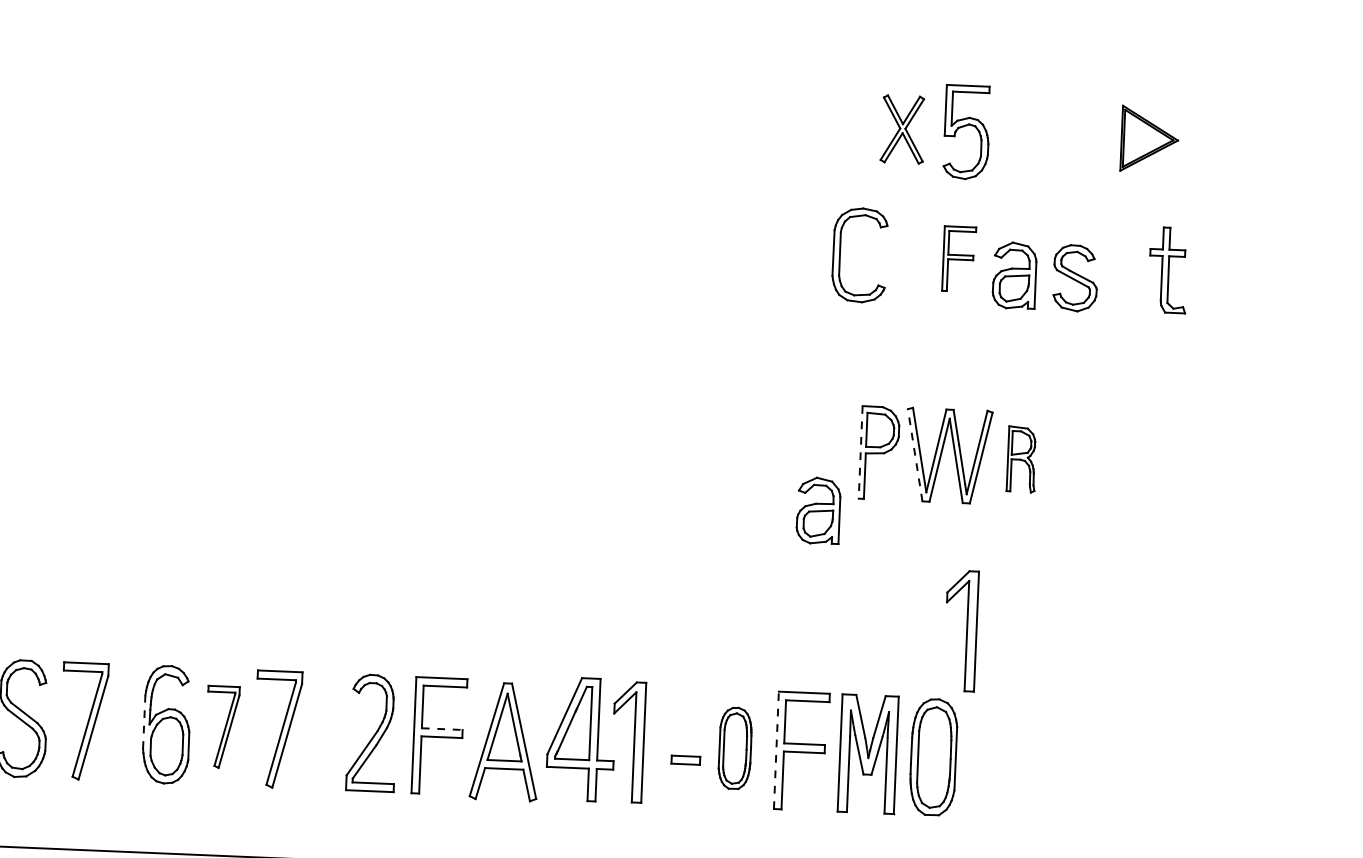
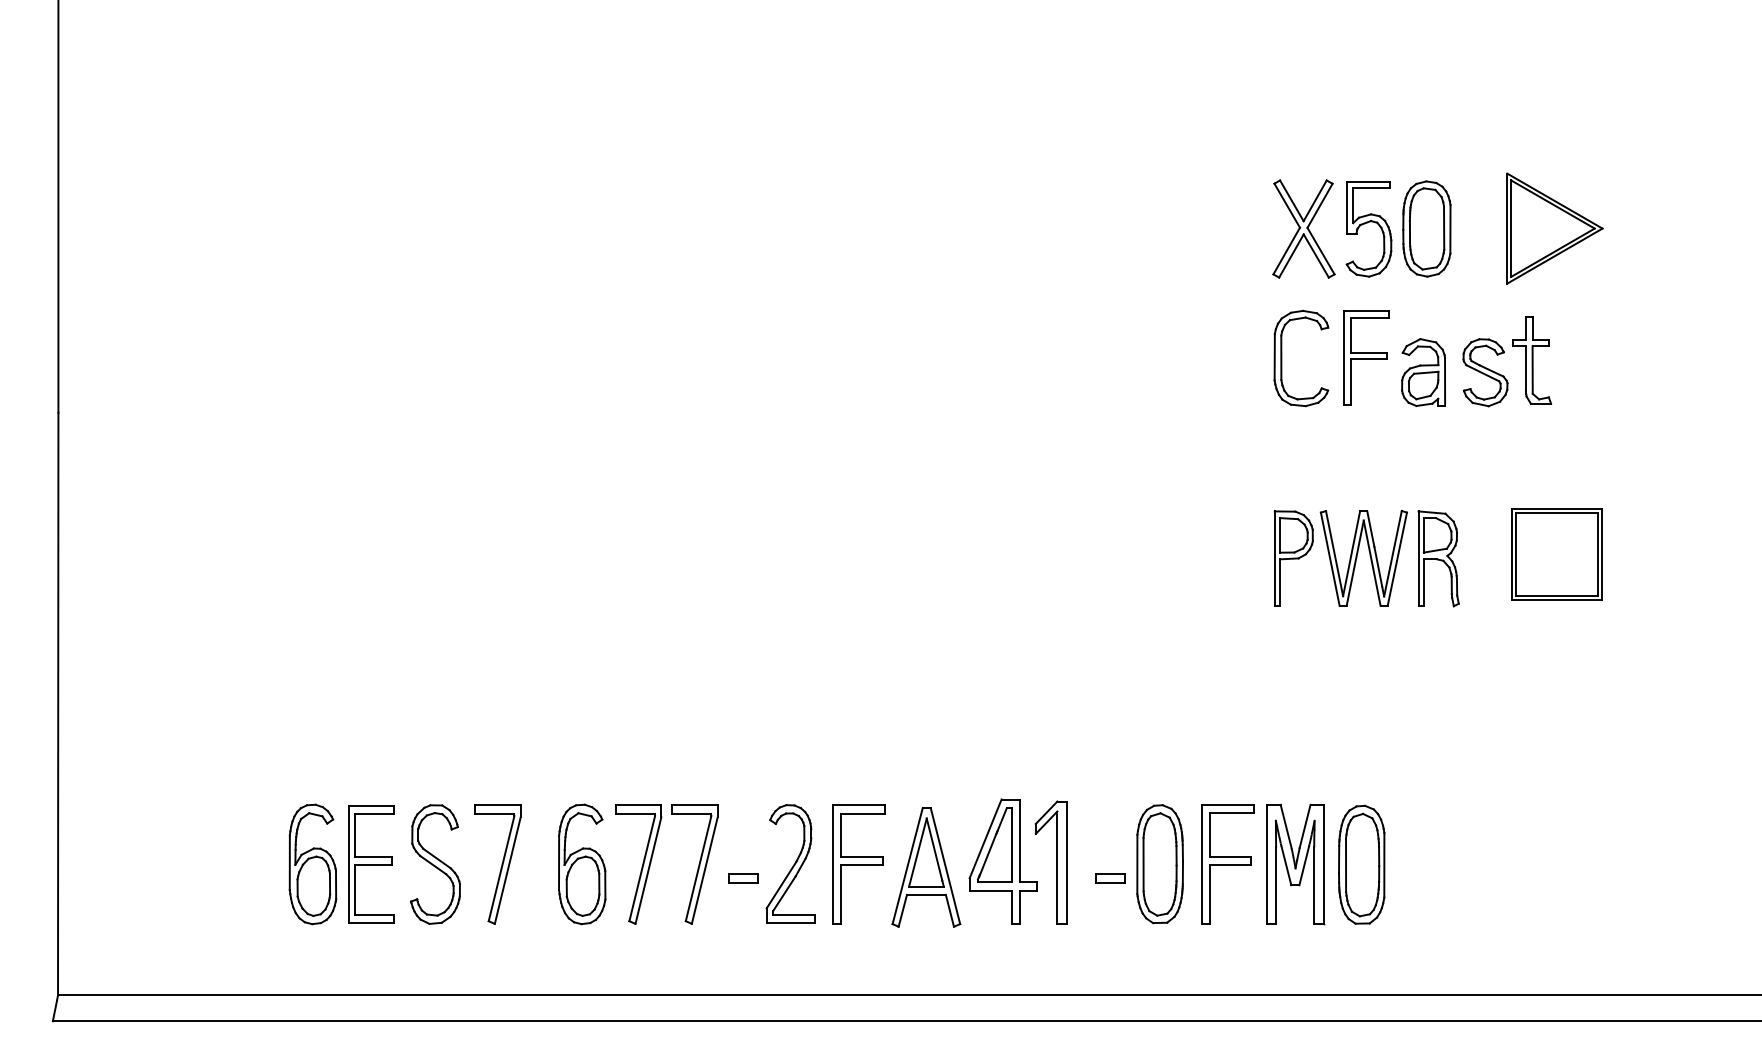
part: (902, 128) -> (1303, 228), size x1.43
part: (1023, 134) -> (1426, 228), added
part: (1149, 139) -> (1554, 228), size x1.67
part: (841, 254) -> (1282, 358), moved
part: (959, 258) -> (1366, 357), size x1.43
part: (1167, 270) -> (1531, 360), moved
line: (860, 452) -> (1274, 558), dashed -> solid
line: (915, 454) -> (1330, 558), dashed -> solid
part: (1021, 459) -> (1438, 558), size x1.43
part: (1137, 460) -> (1556, 554), added
part: (818, 510) -> (1234, 619), removed
part: (960, 630) -> (1383, 735), removed
line: (144, 721) -> (559, 862), dashed -> solid
part: (222, 727) -> (638, 864), size x1.43
line: (441, 729) -> (861, 857), dashed -> solid
part: (324, 745) -> (743, 878), added
part: (734, 748) -> (1159, 864), size x1.43
line: (775, 750) -> (1201, 864), dashed -> solid

